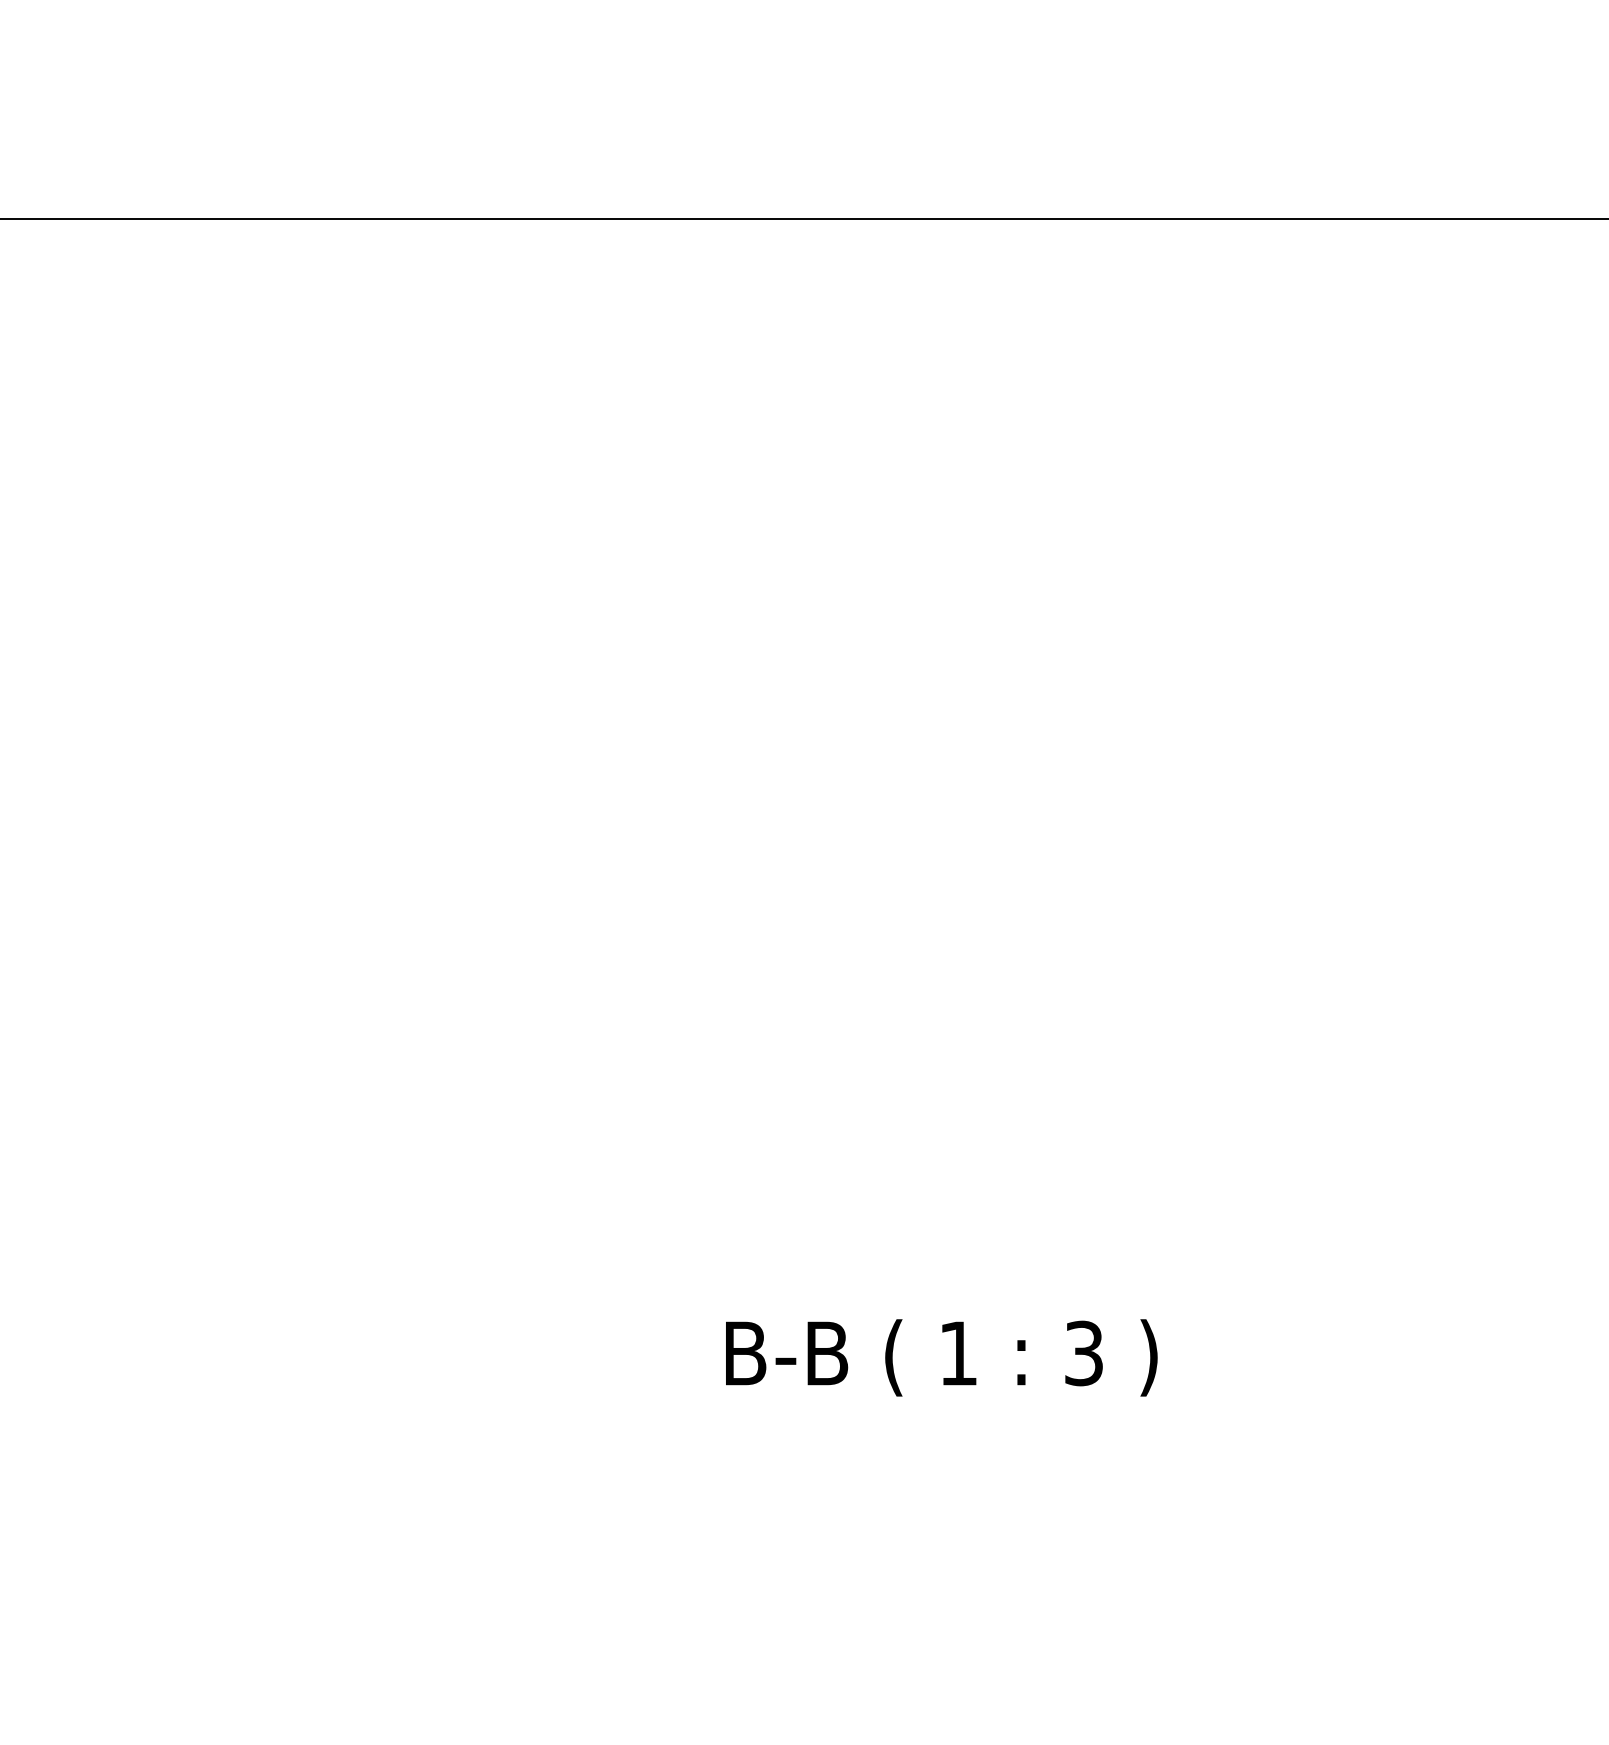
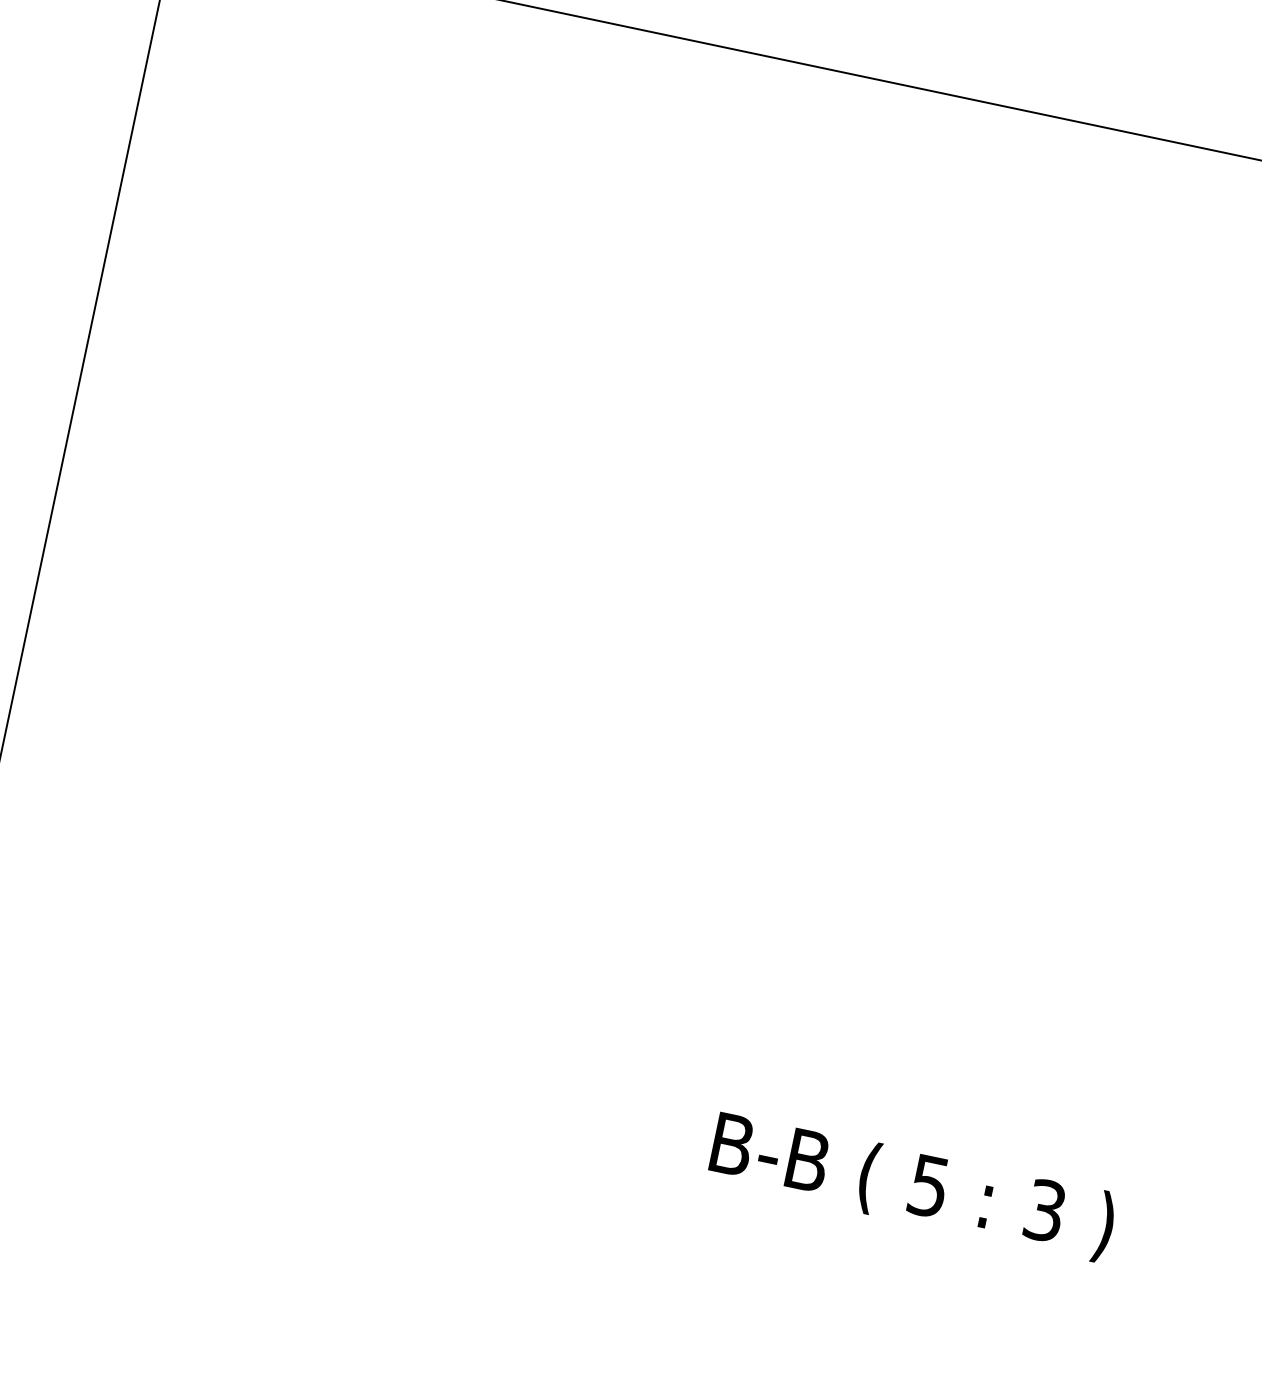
text: (957, 1353) -> (928, 1186), 1 -> 5

